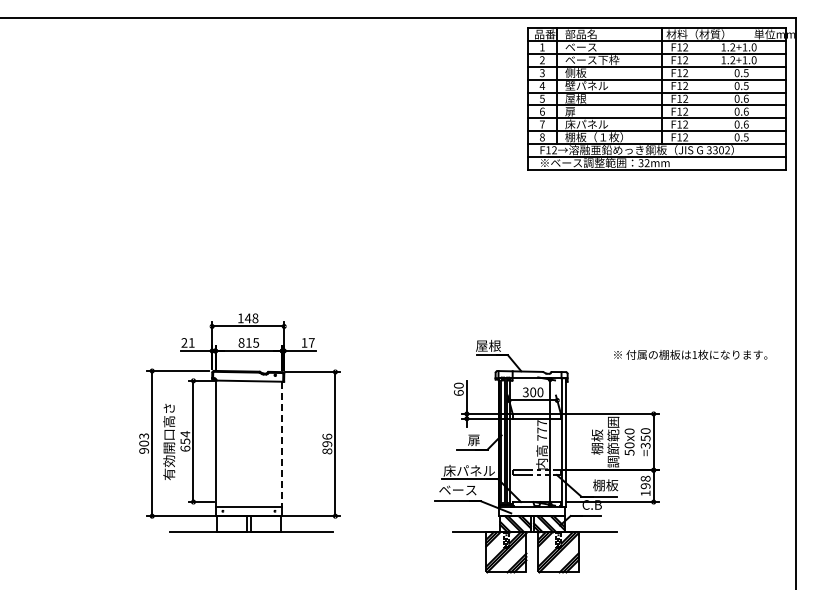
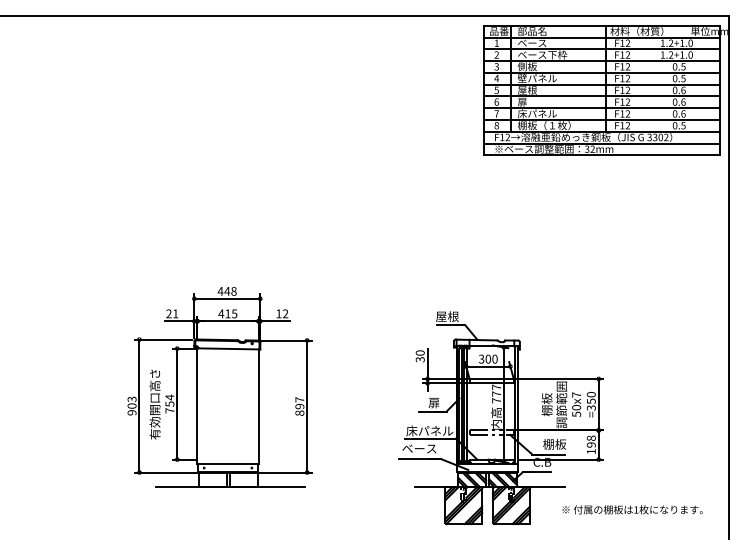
text: (240, 318) -> (220, 291), 148 -> 448
text: (241, 342) -> (221, 313), 815 -> 415
text: (311, 342) -> (285, 313), 17 -> 12
text: (690, 354) -> (632, 509), moved
text: (458, 392) -> (419, 359), 60 -> 30
text: (629, 431) -> (576, 394), 50x0 -> 50x7
text: (327, 436) -> (299, 399), 896 -> 897
line: (282, 444) -> (258, 406), dashed -> solid
text: (185, 448) -> (169, 410), 654 -> 754

